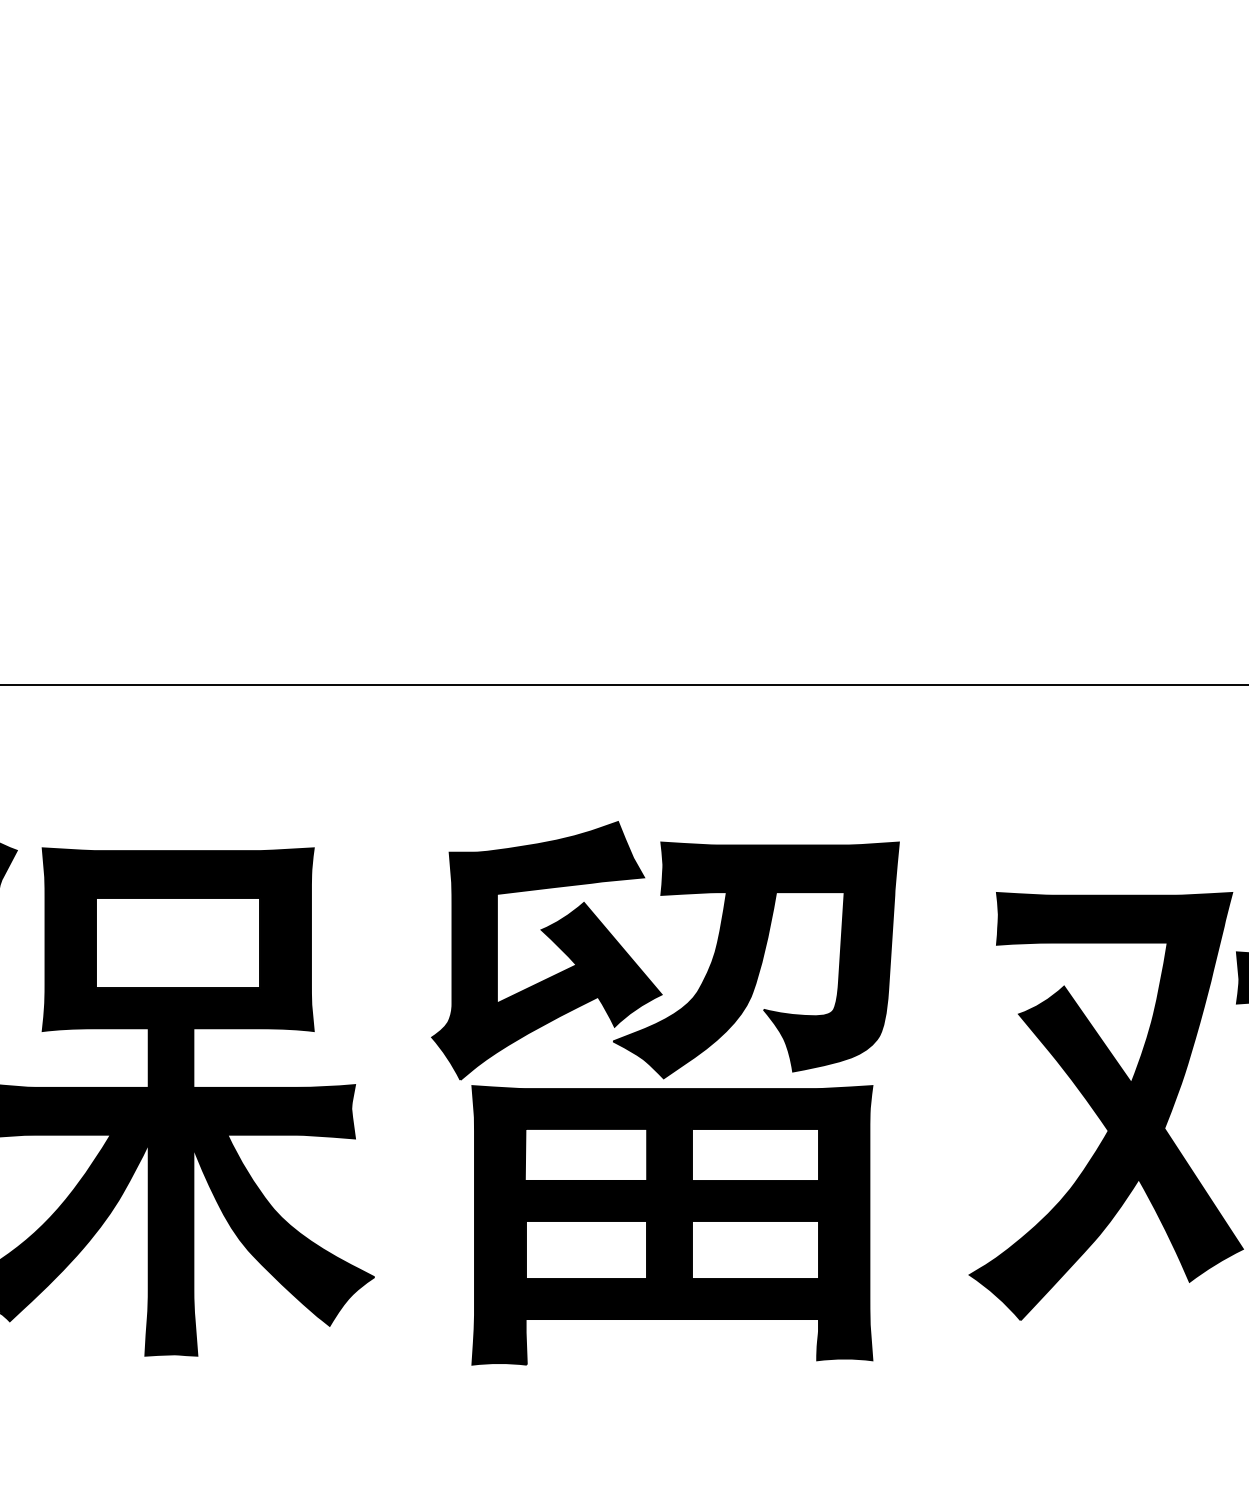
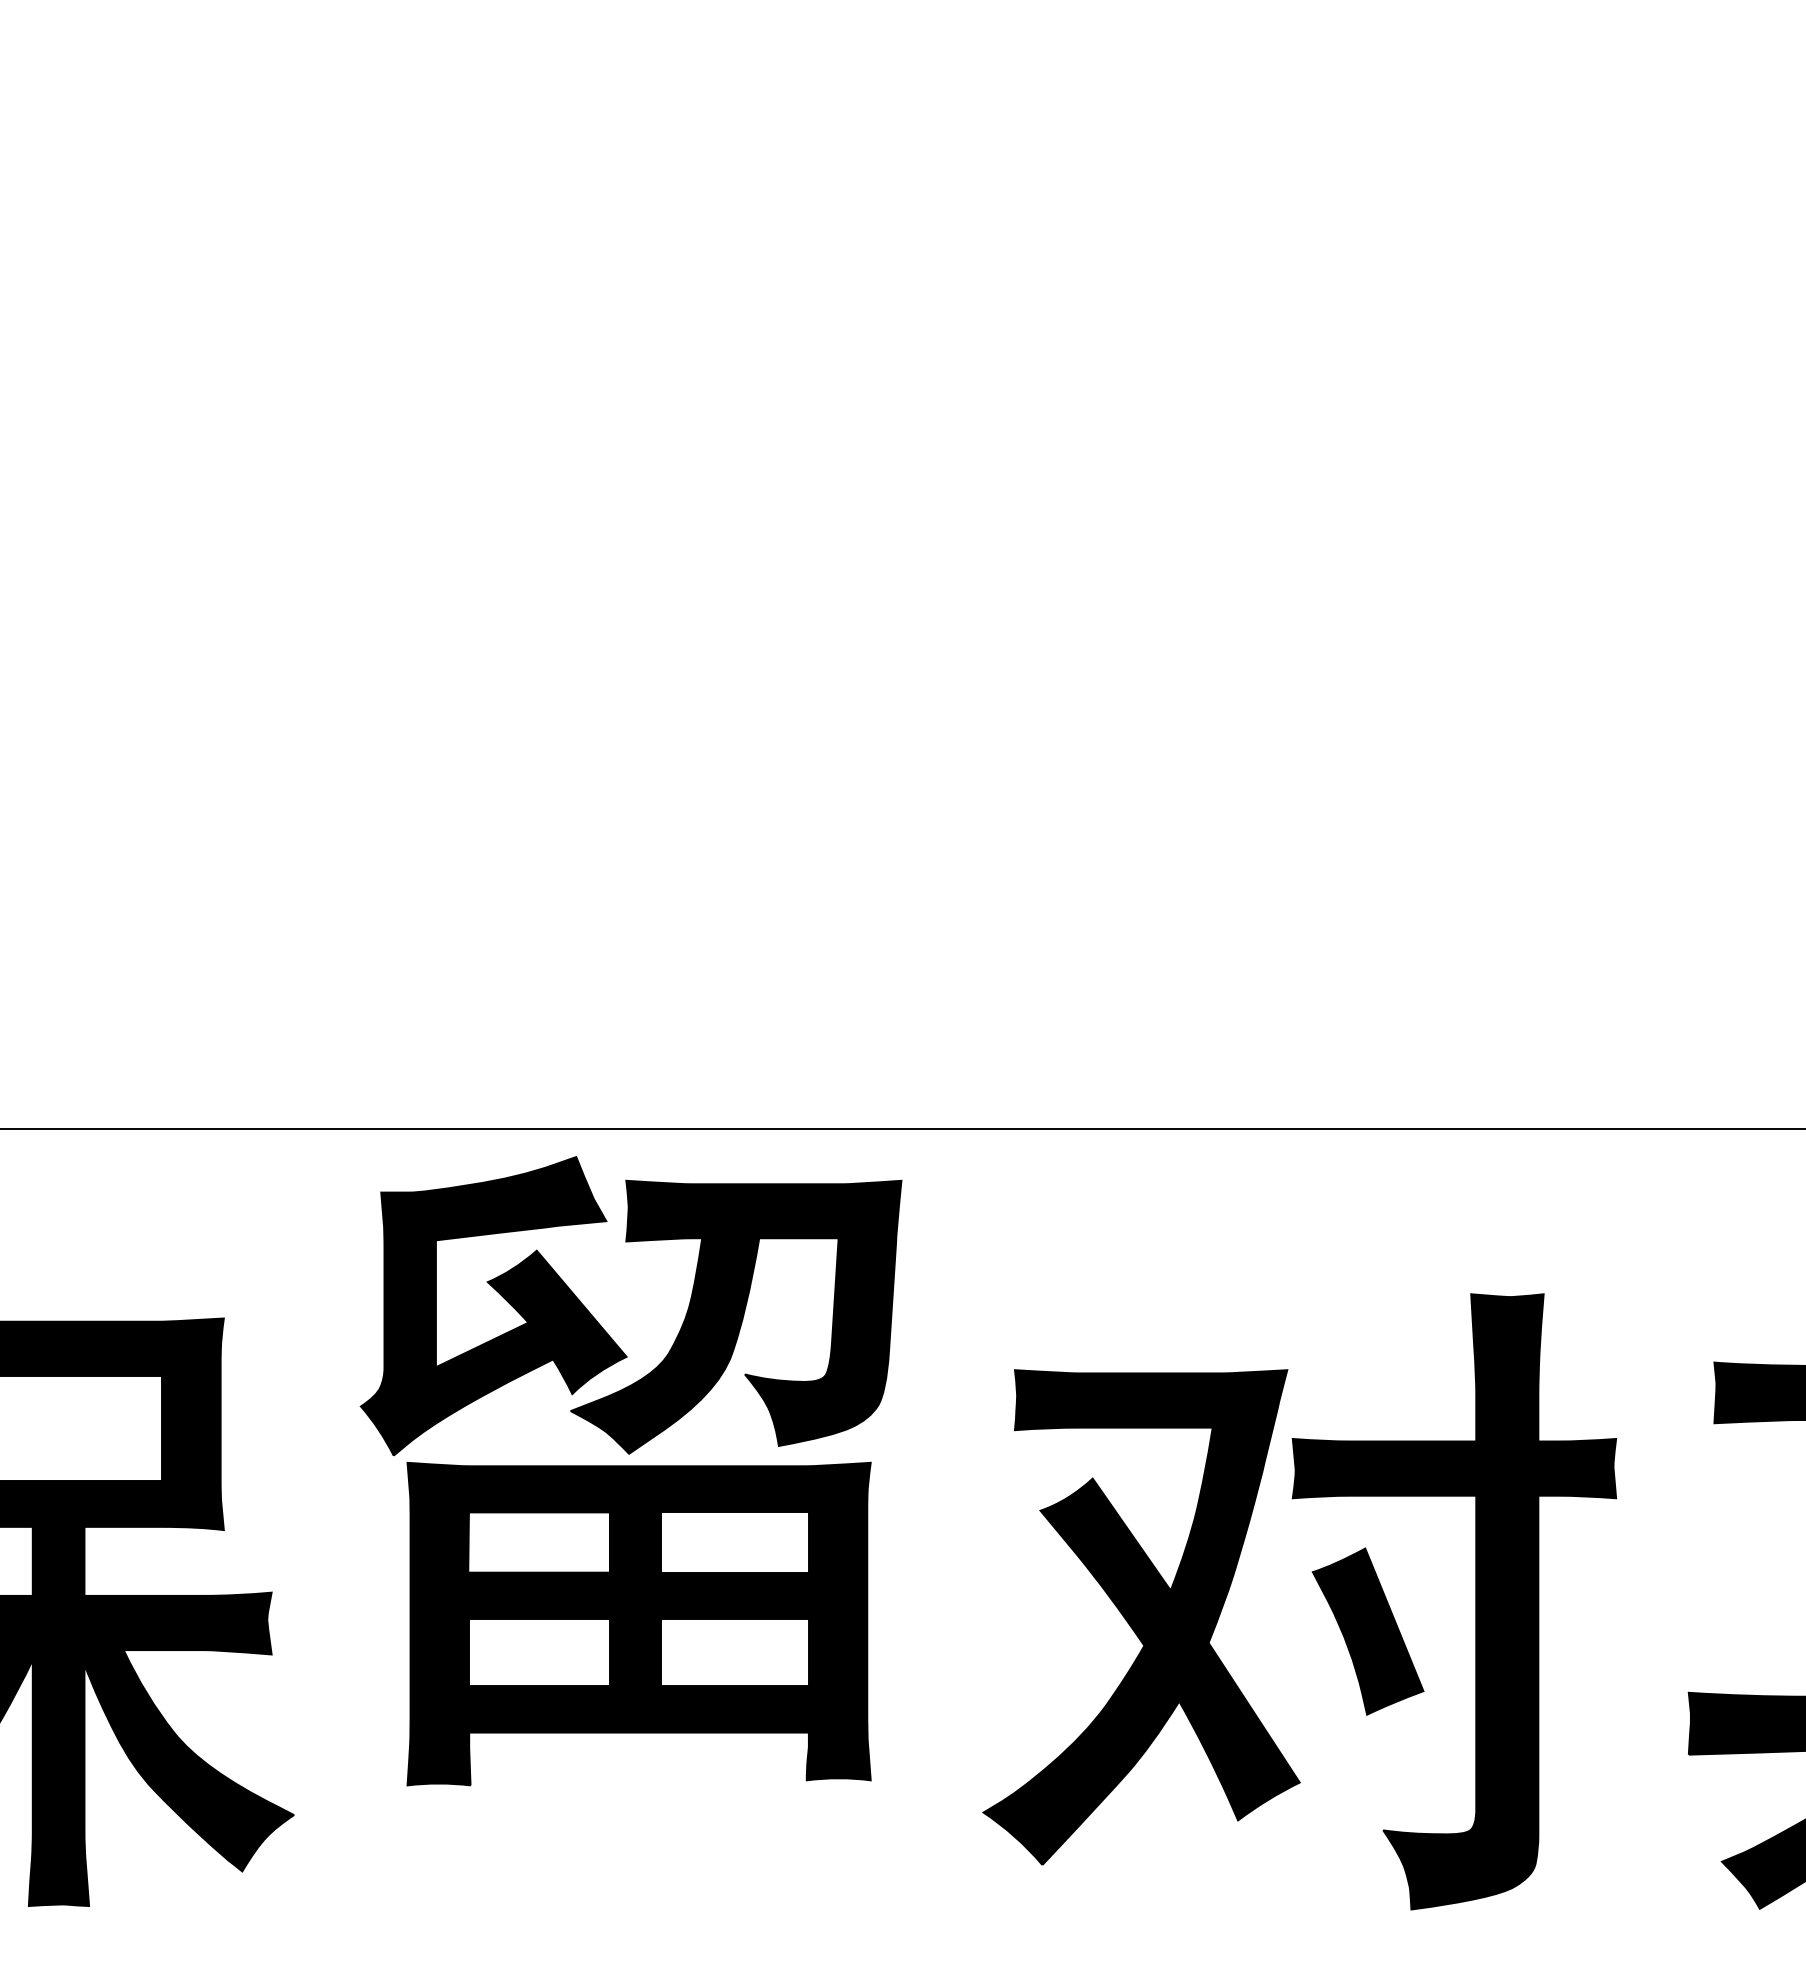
part: (664, 1093) -> (630, 1471), moved

